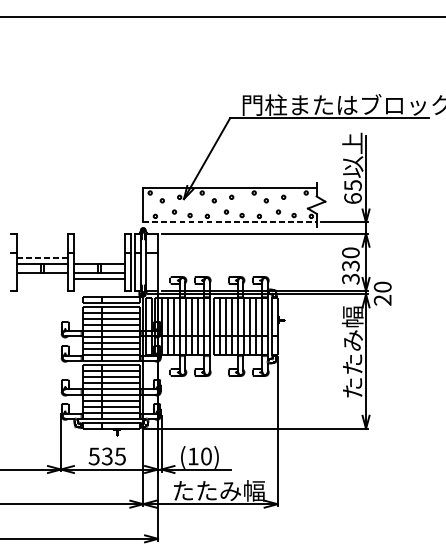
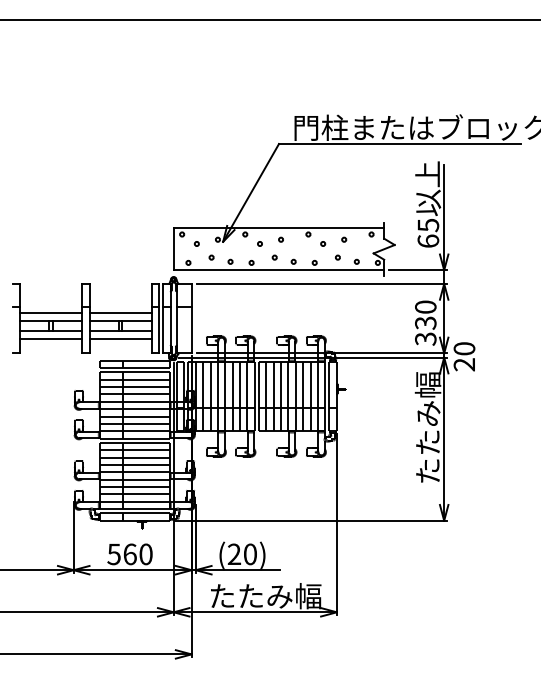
line: (230, 222) -> (279, 270), dashed -> solid
line: (41, 258) -> (50, 313), dashed -> solid
line: (99, 258) -> (120, 313), added
line: (42, 278) -> (51, 338), added
text: (193, 455) -> (234, 553), (10) -> (20)
text: (113, 456) -> (137, 554), 535 -> 560

